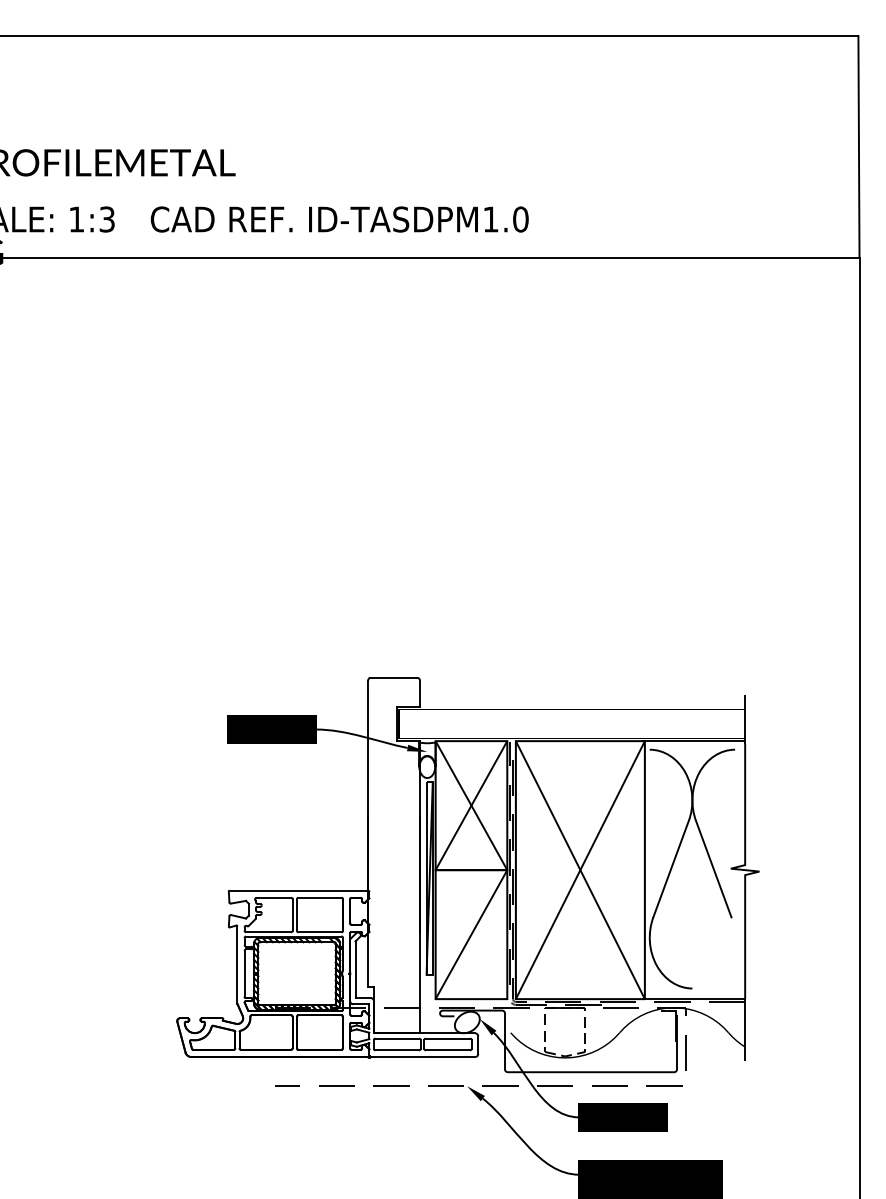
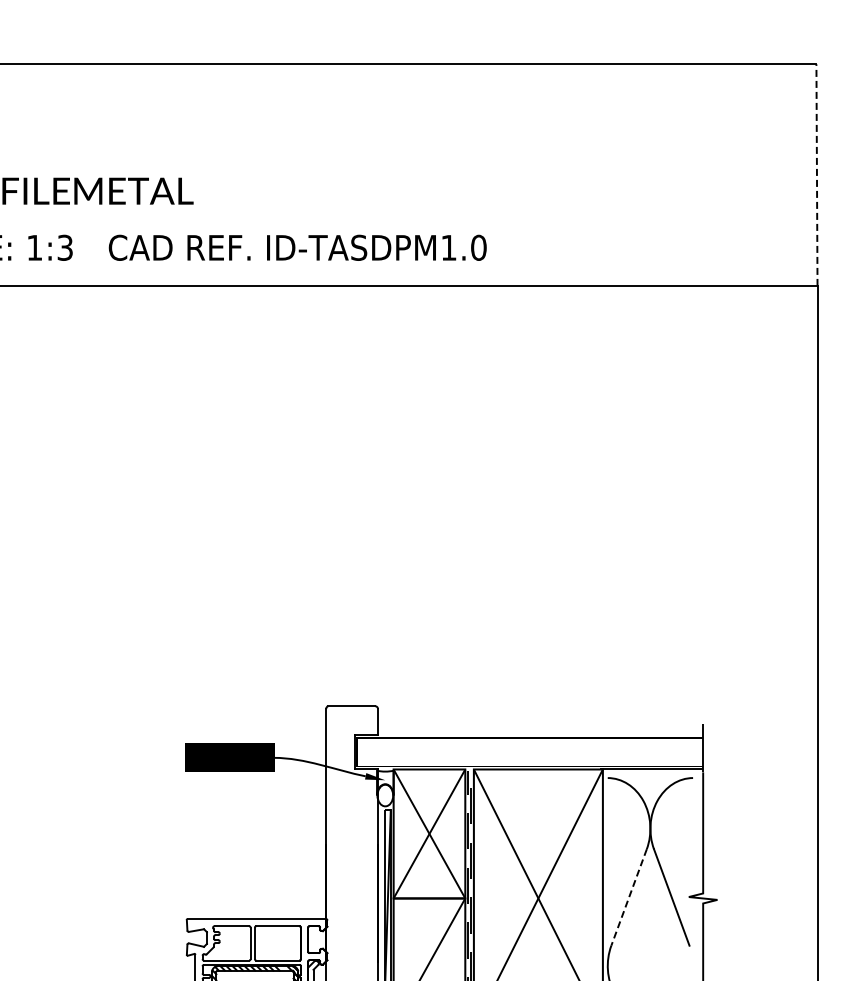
line: (858, 146) -> (816, 174), solid -> dashed
line: (670, 869) -> (628, 897), solid -> dashed

